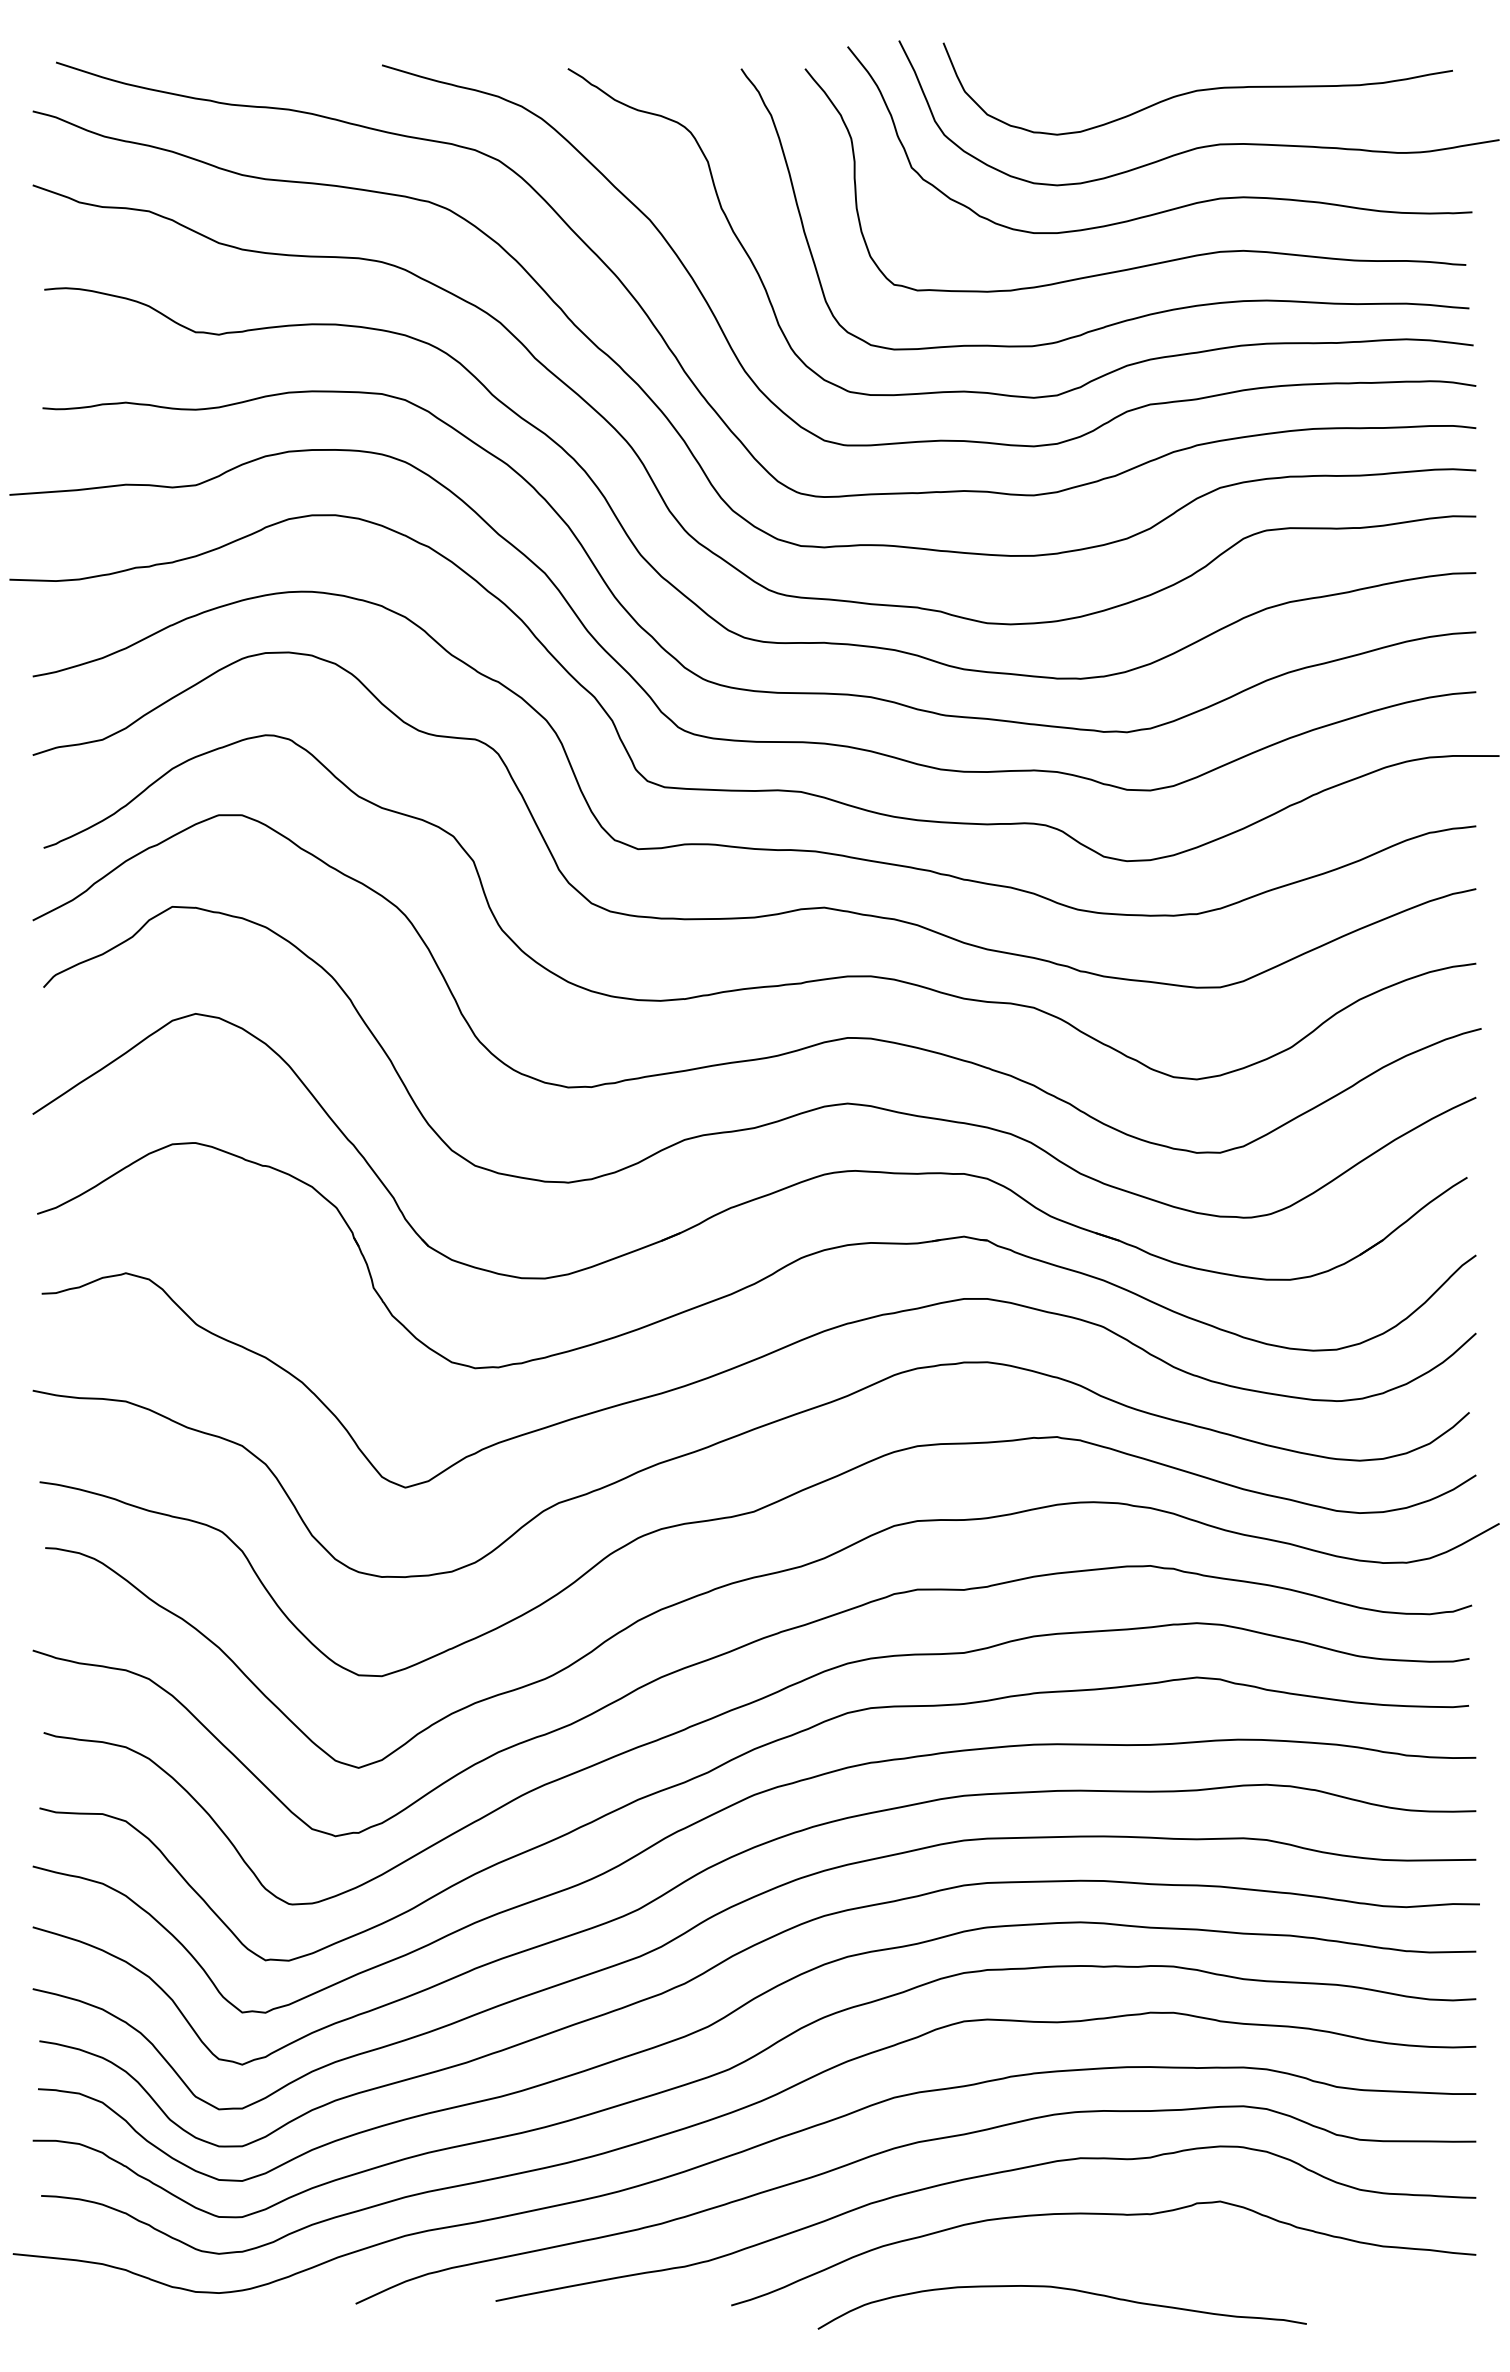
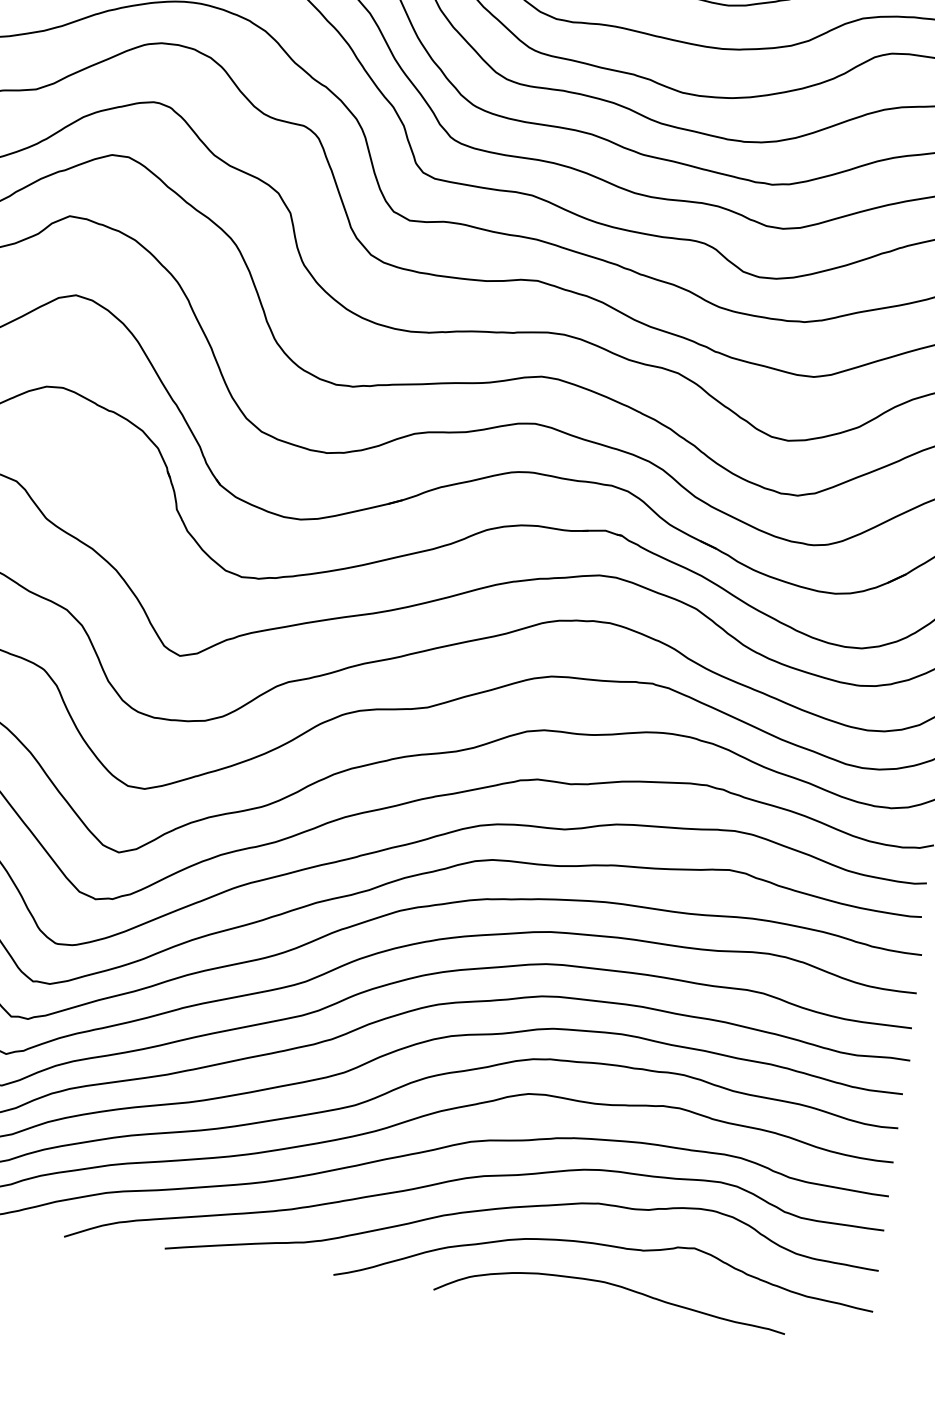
curve: (1061, 2289) -> (612, 1285), moved

